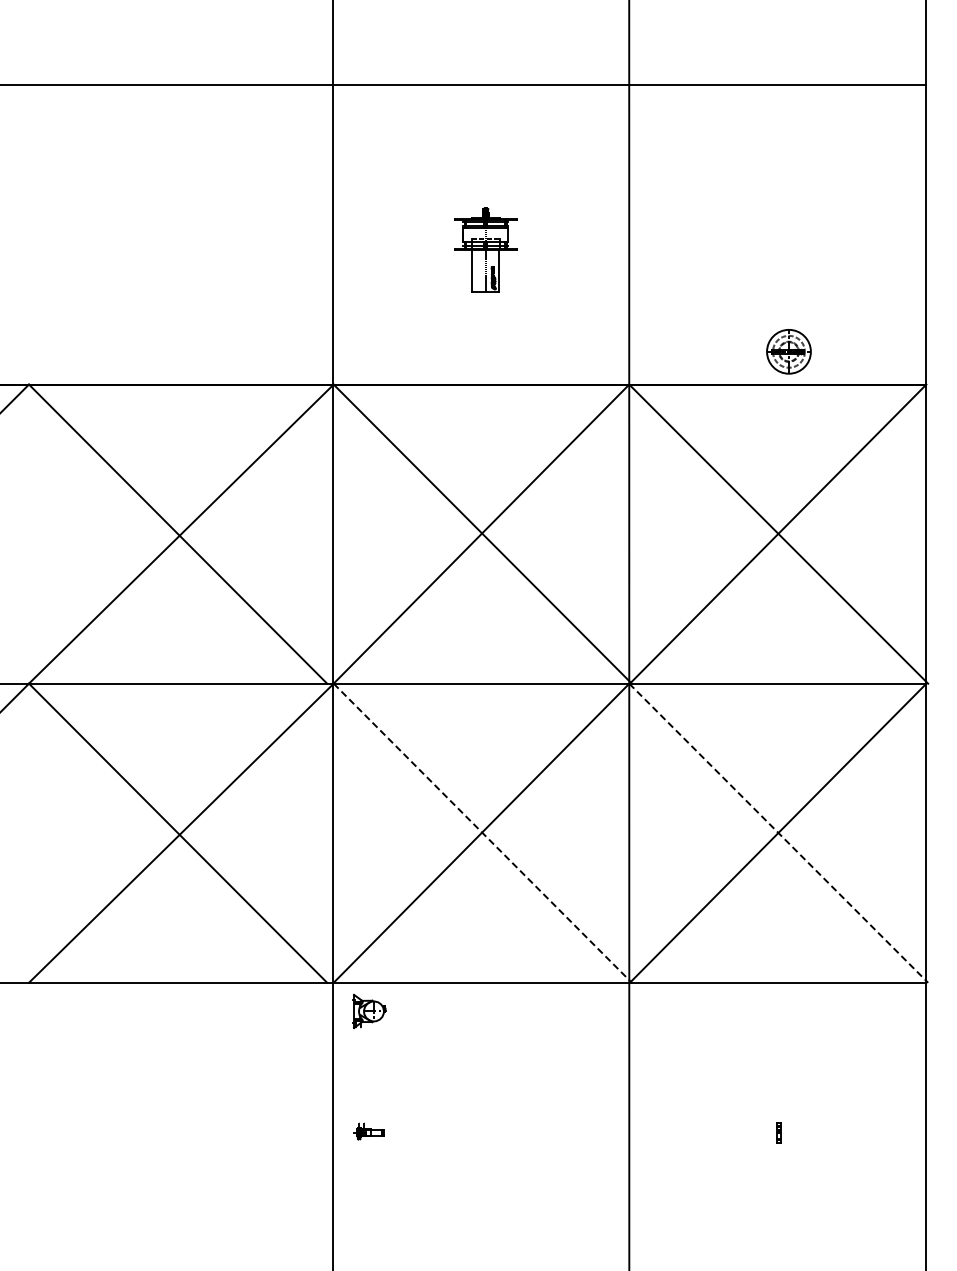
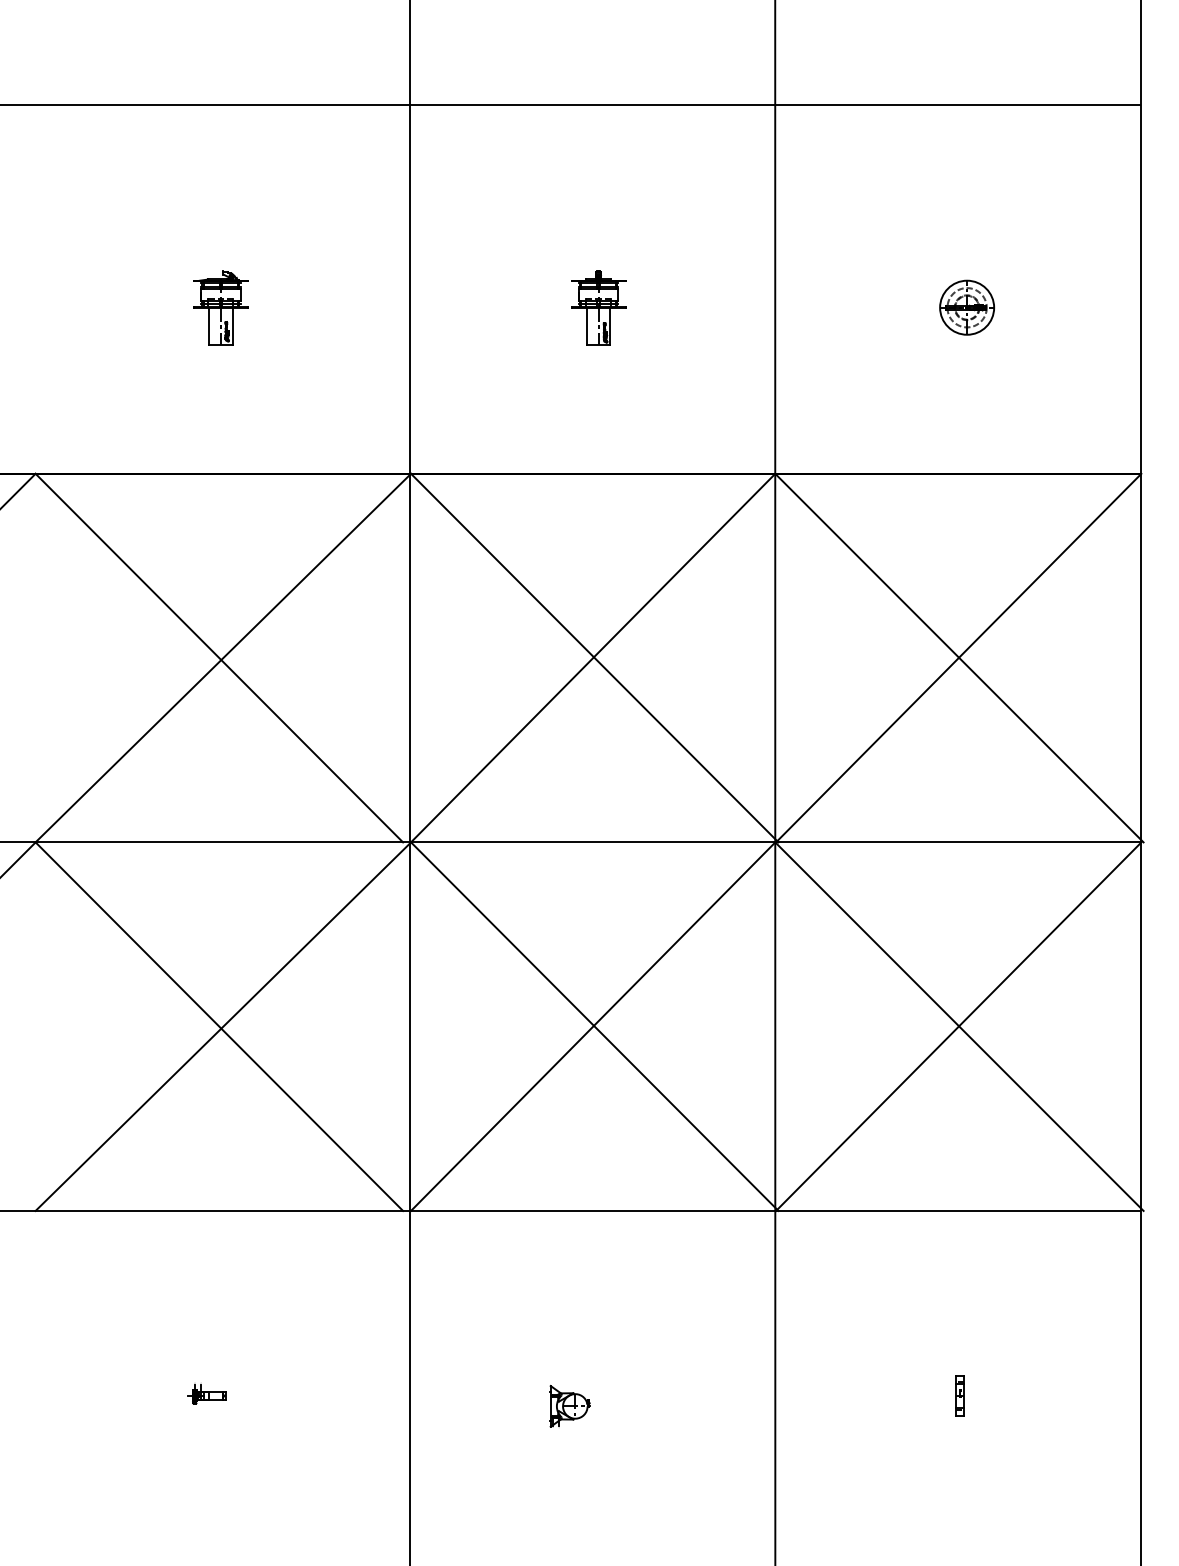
part: (178, 249) -> (219, 307), added
part: (485, 249) -> (598, 307), size x0.71
part: (788, 351) -> (966, 307), moved
line: (483, 833) -> (595, 1026), dashed -> solid
line: (779, 833) -> (960, 1026), dashed -> solid
part: (369, 1010) -> (569, 1405), moved
part: (368, 1131) -> (206, 1394), moved
part: (779, 1132) -> (960, 1395), size x1.67

